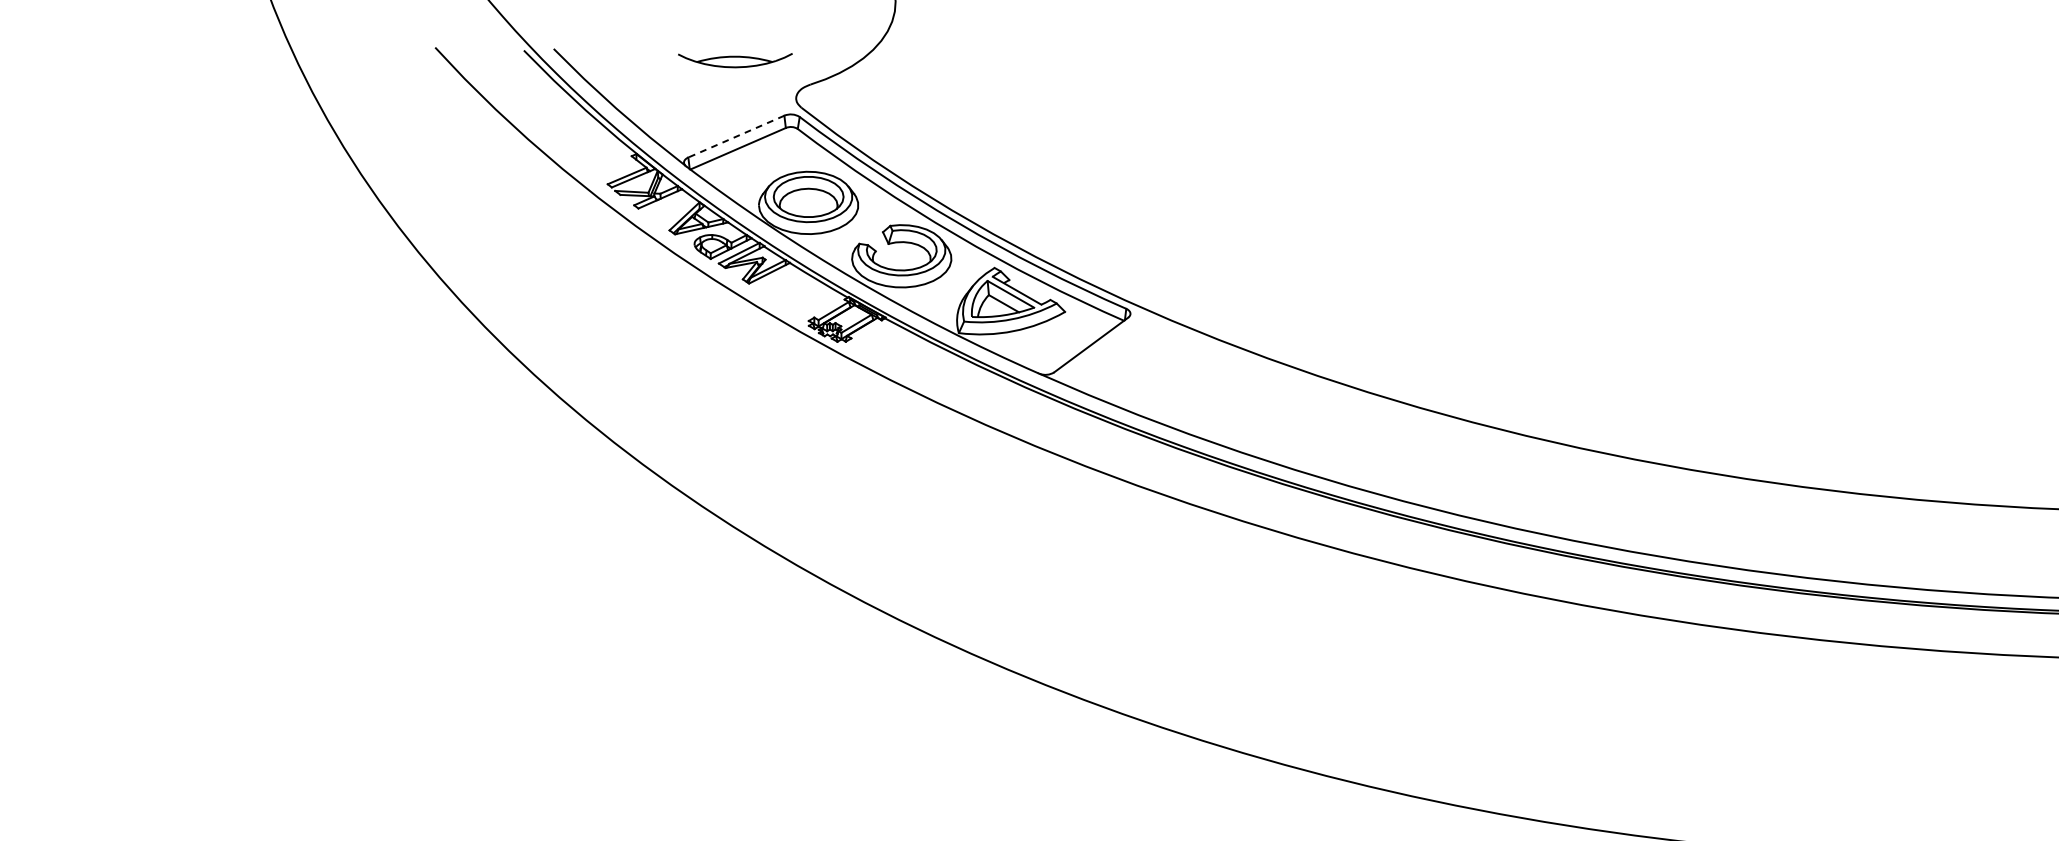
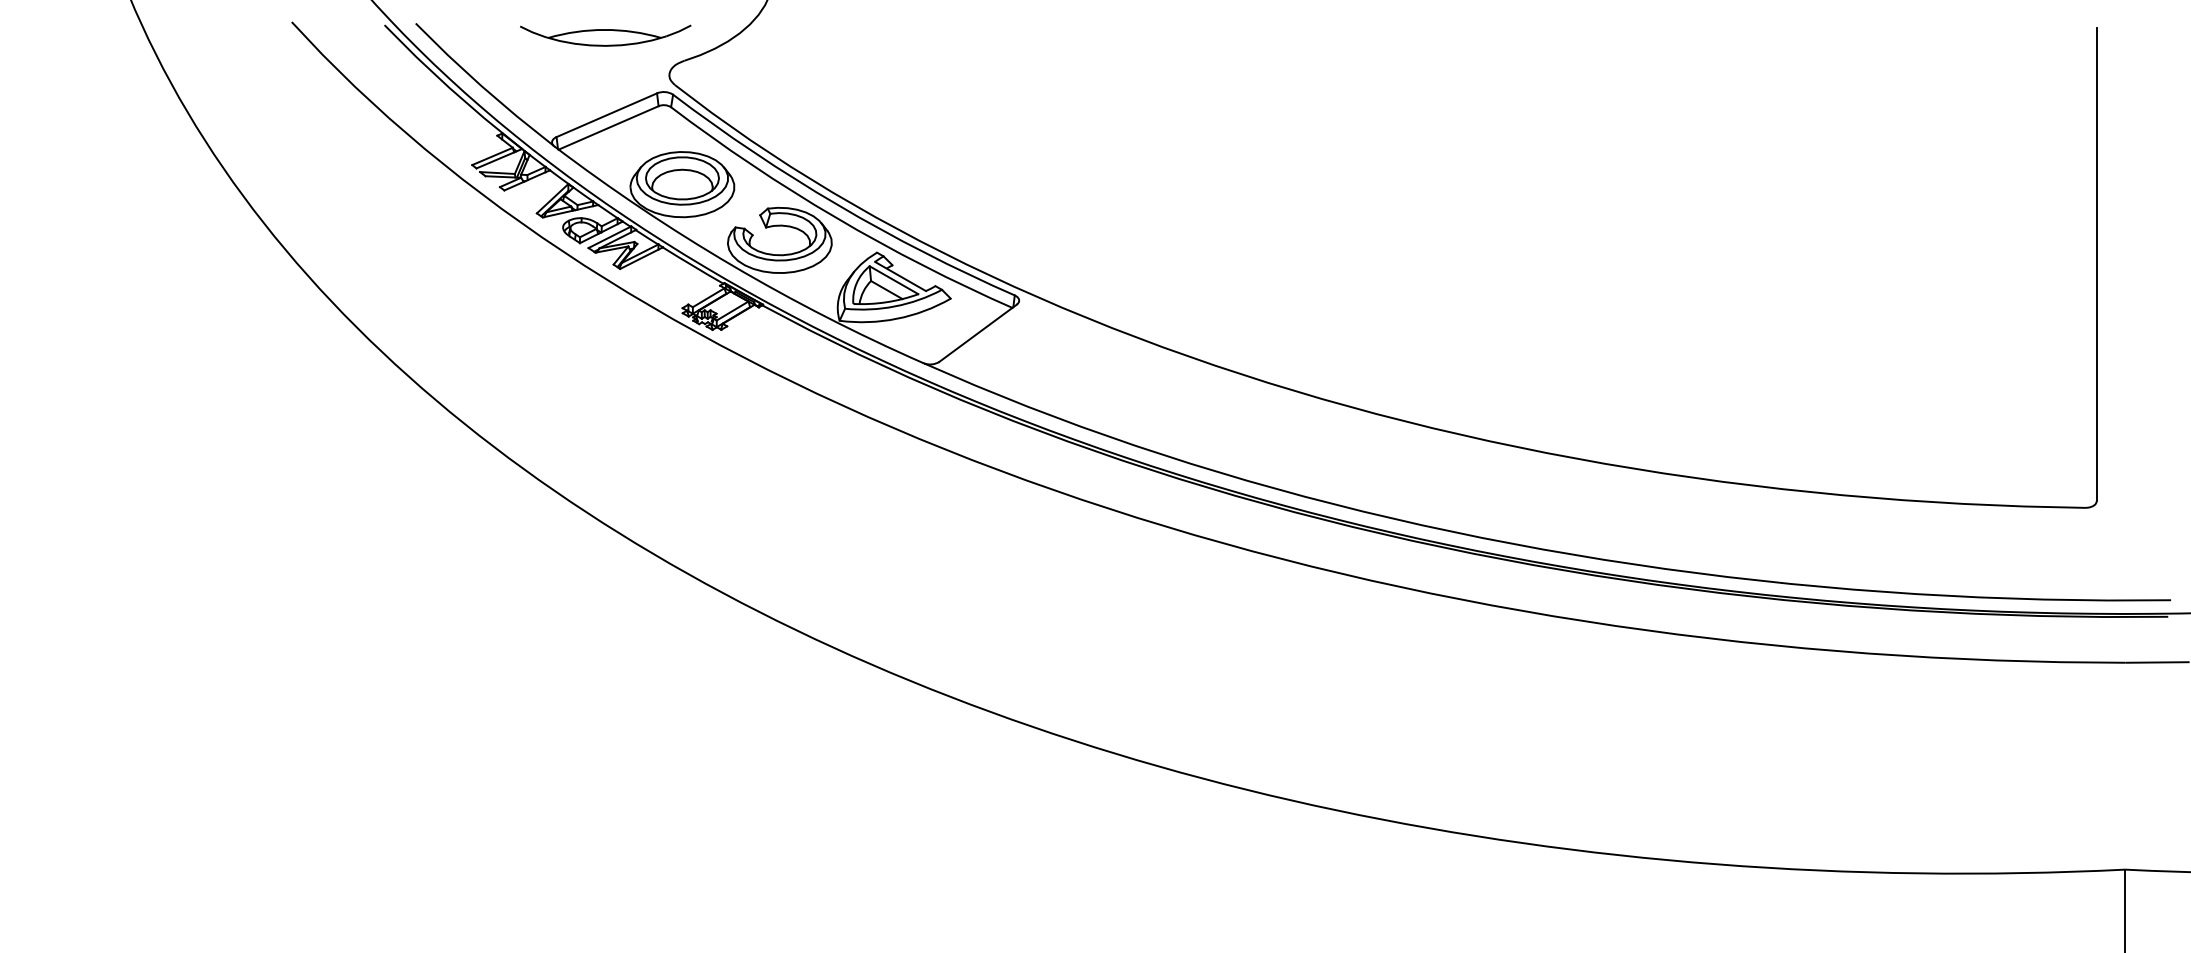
part: (735, 60) -> (605, 35), size x1.43
line: (736, 136) -> (606, 115), dashed -> solid

